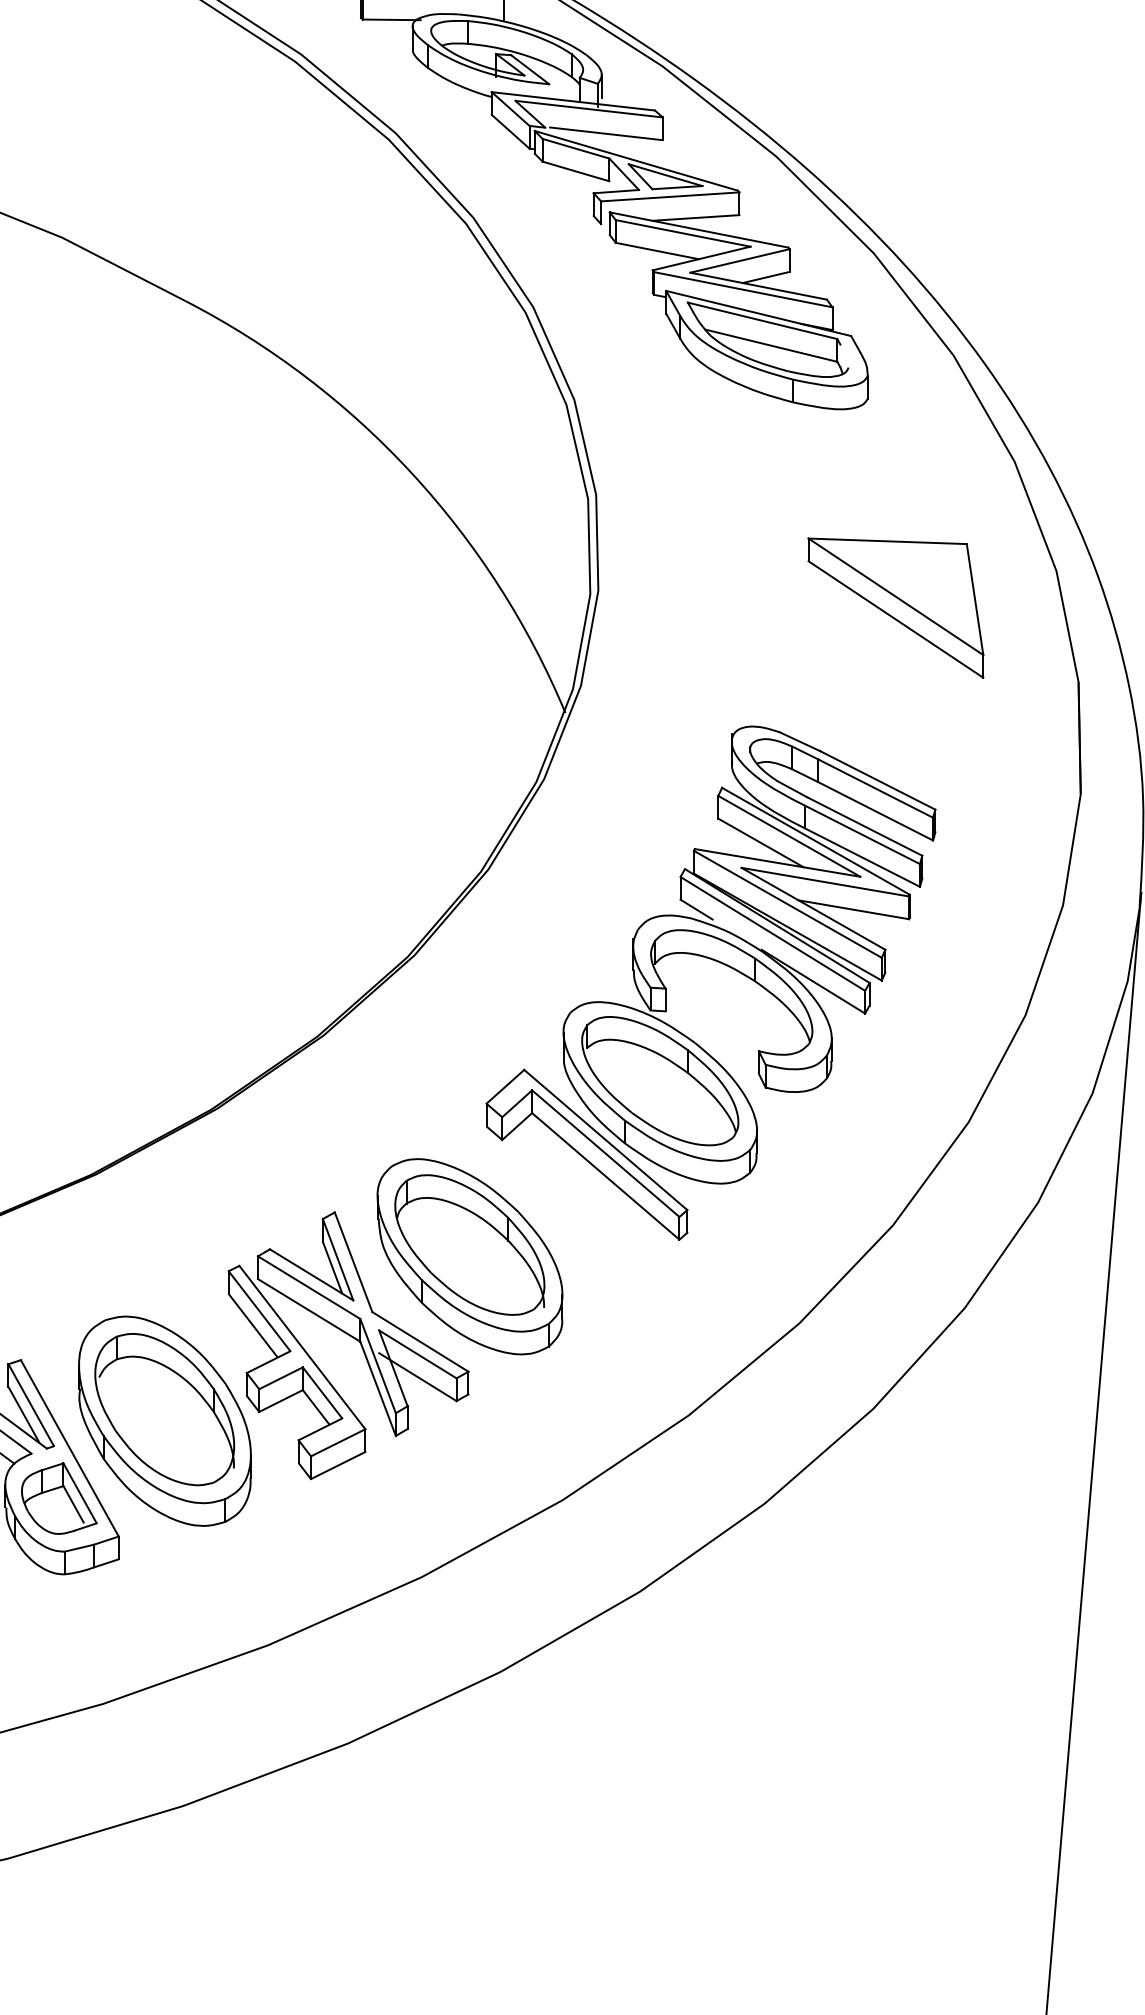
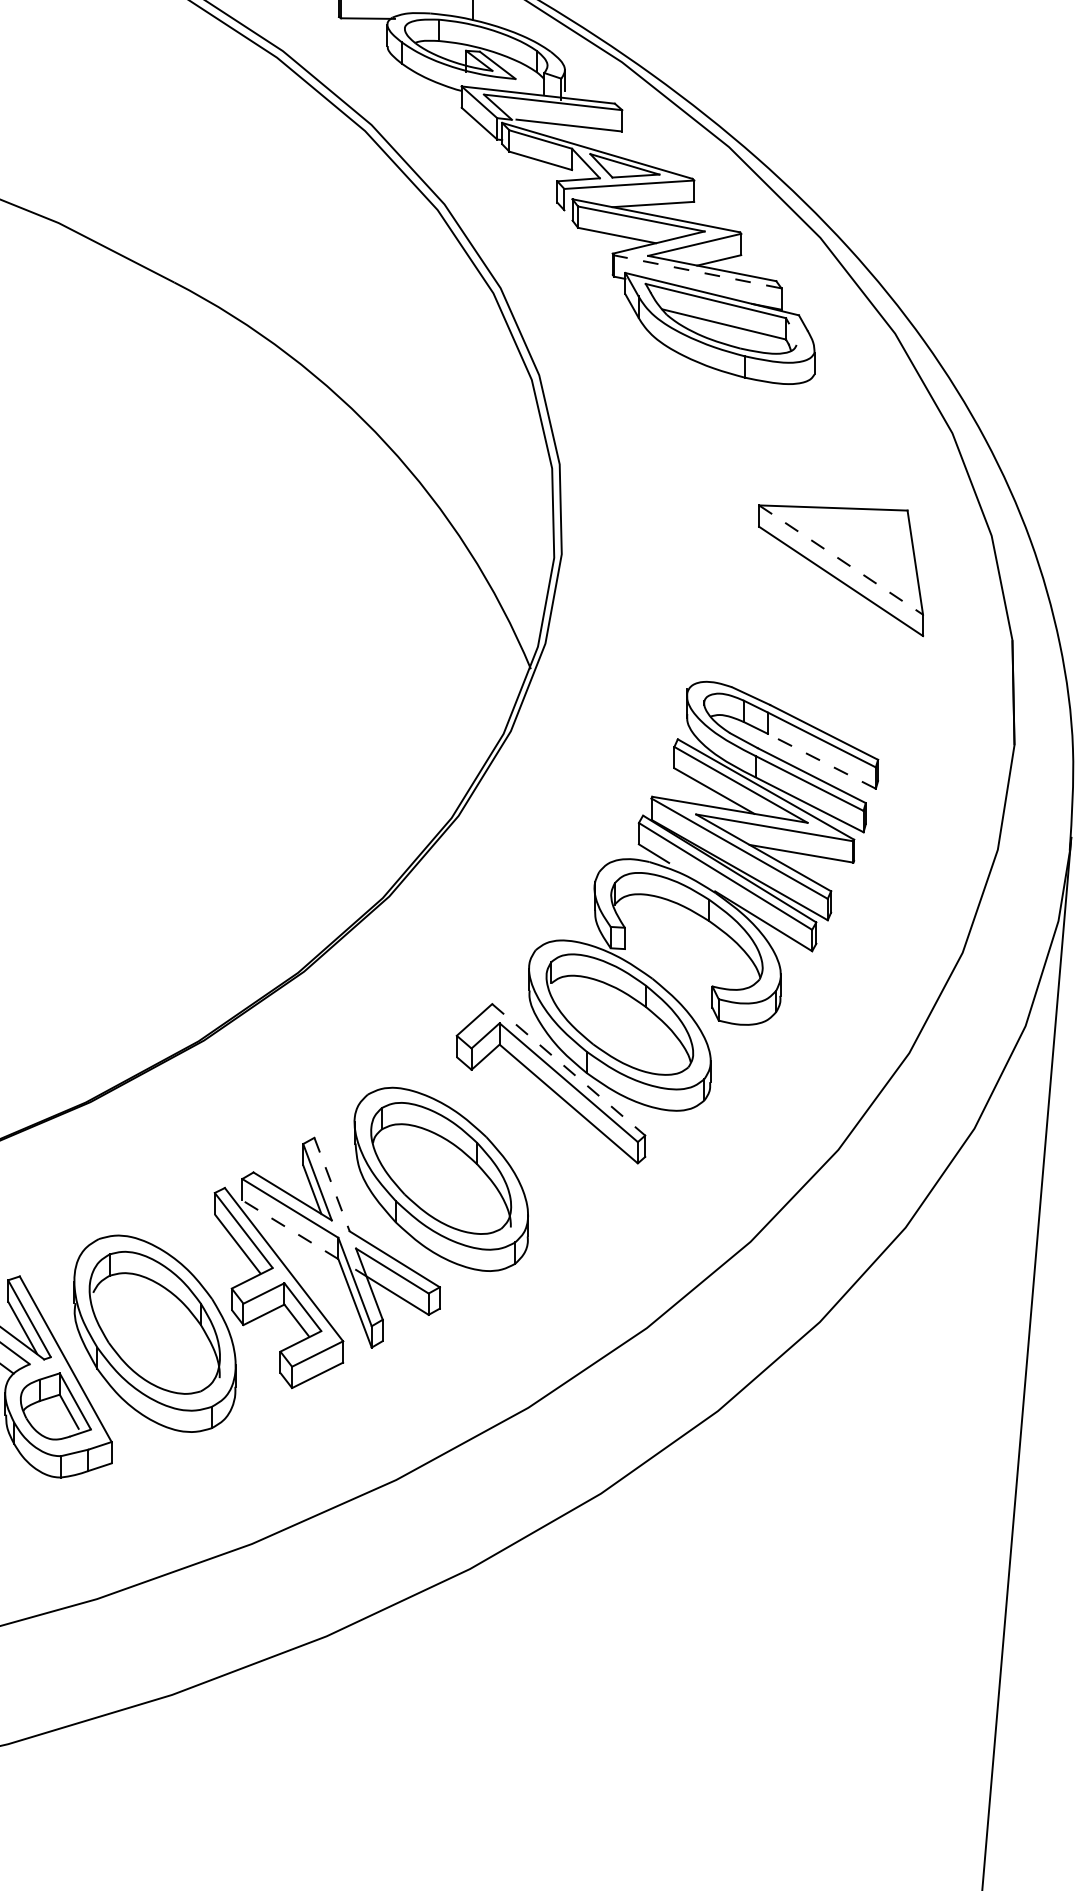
line: (743, 289) -> (697, 271), solid -> dashed
line: (895, 596) -> (840, 559), solid -> dashed
line: (875, 811) -> (821, 761), solid -> dashed
line: (606, 1140) -> (569, 1070), solid -> dashed
line: (353, 1262) -> (331, 1184), solid -> dashed
line: (309, 1310) -> (290, 1229), solid -> dashed

